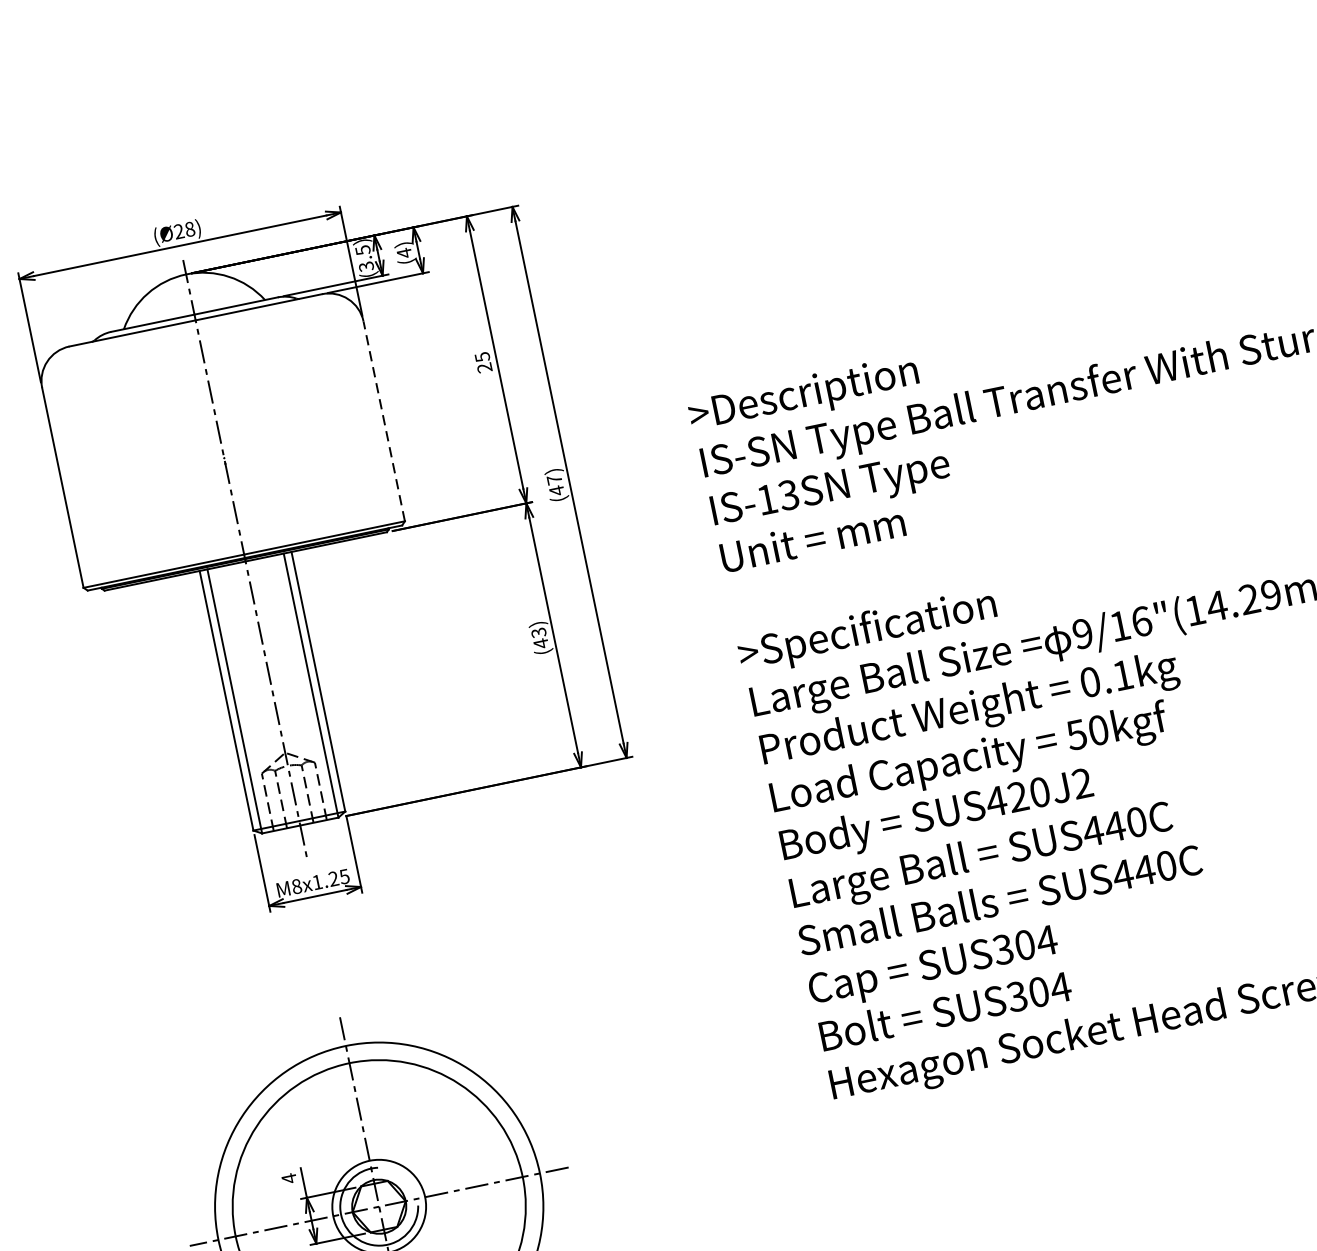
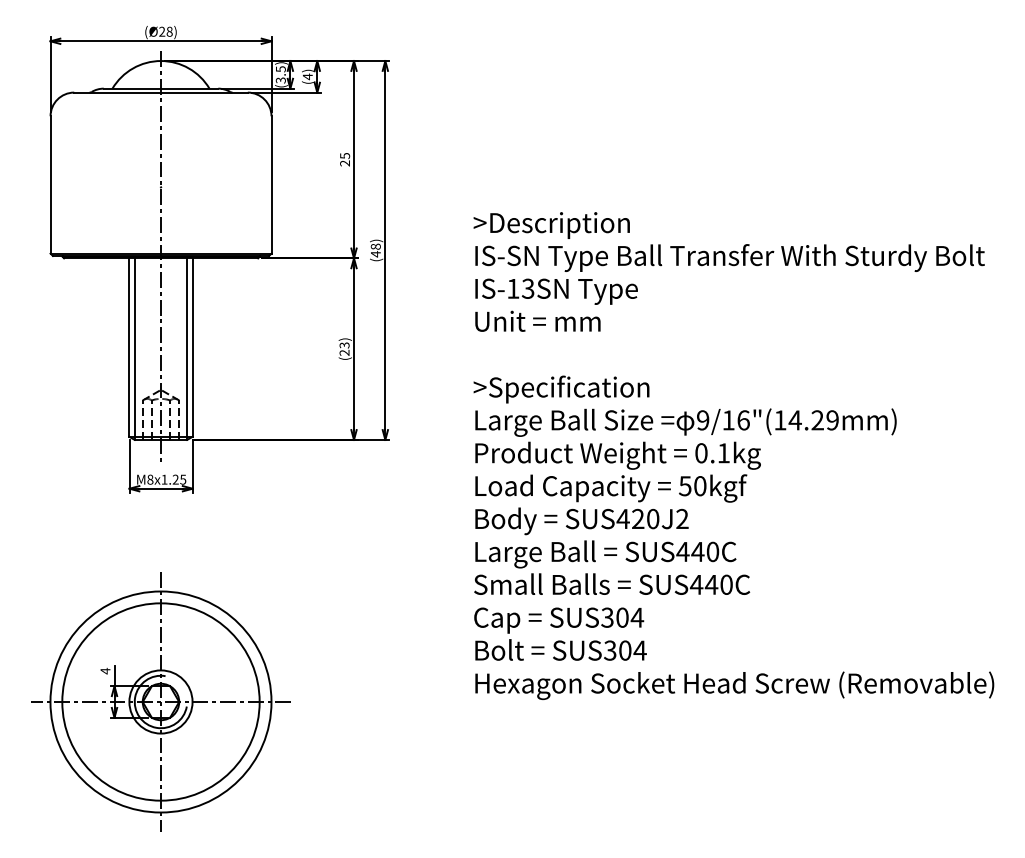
line: (384, 420) -> (271, 184), dashed -> solid
text: (554, 479) -> (375, 246), (47) -> (48)
text: (540, 643) -> (344, 352), (43) -> (23)

